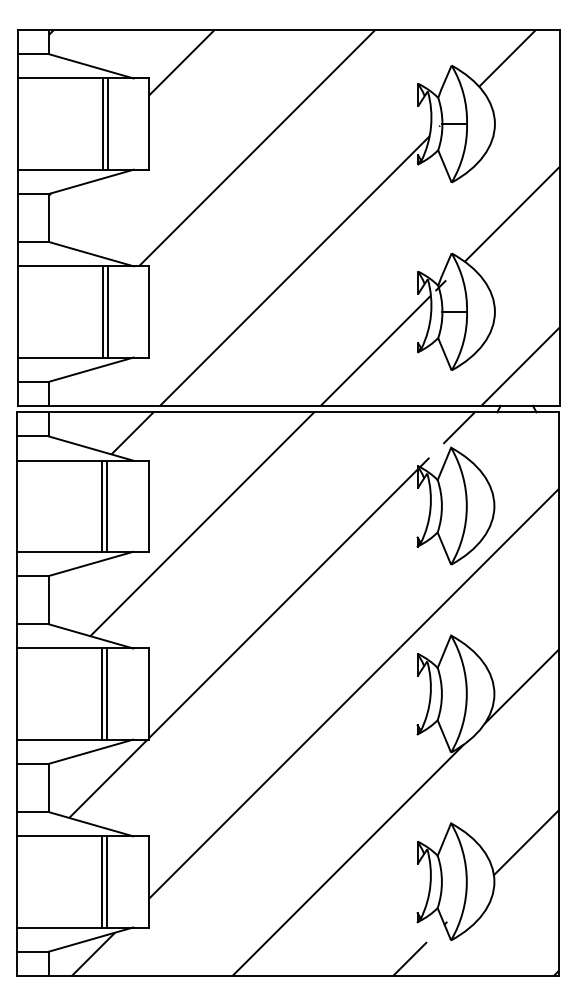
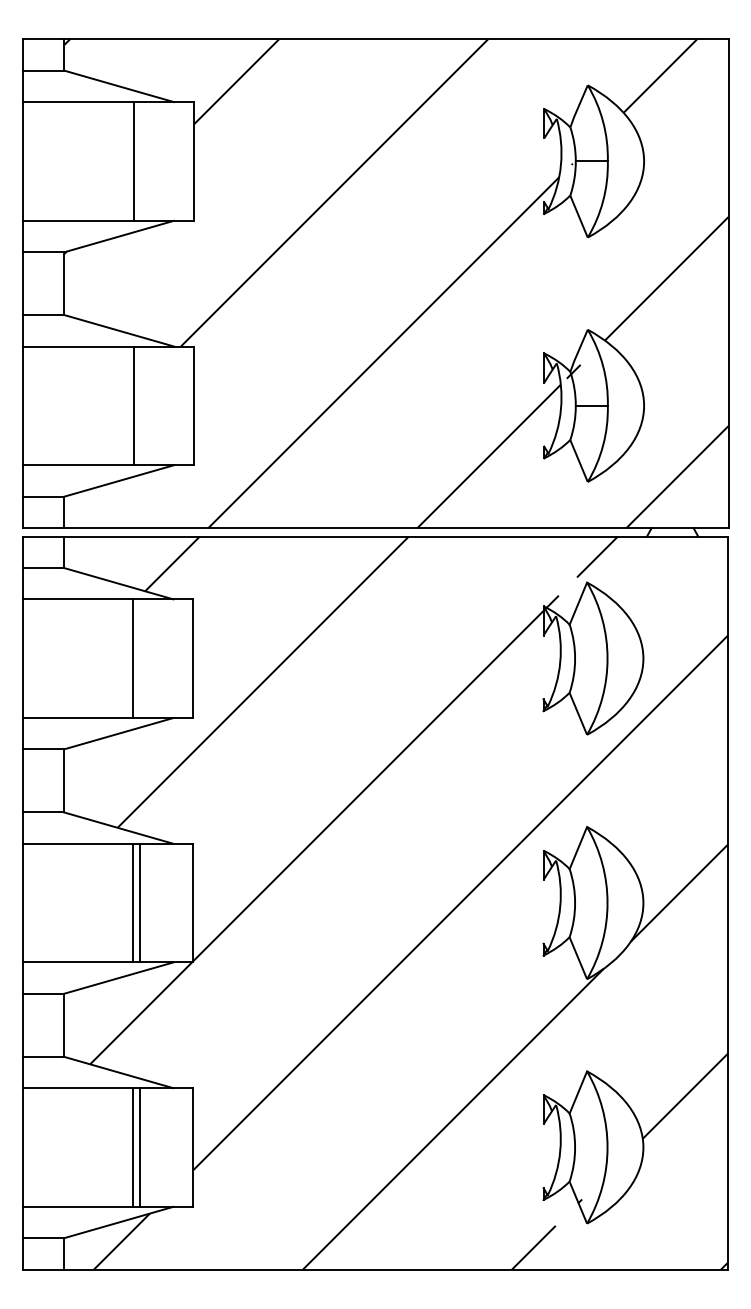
line: (107, 123) -> (139, 160), removed
line: (107, 311) -> (139, 405), removed
line: (107, 505) -> (139, 657), removed

